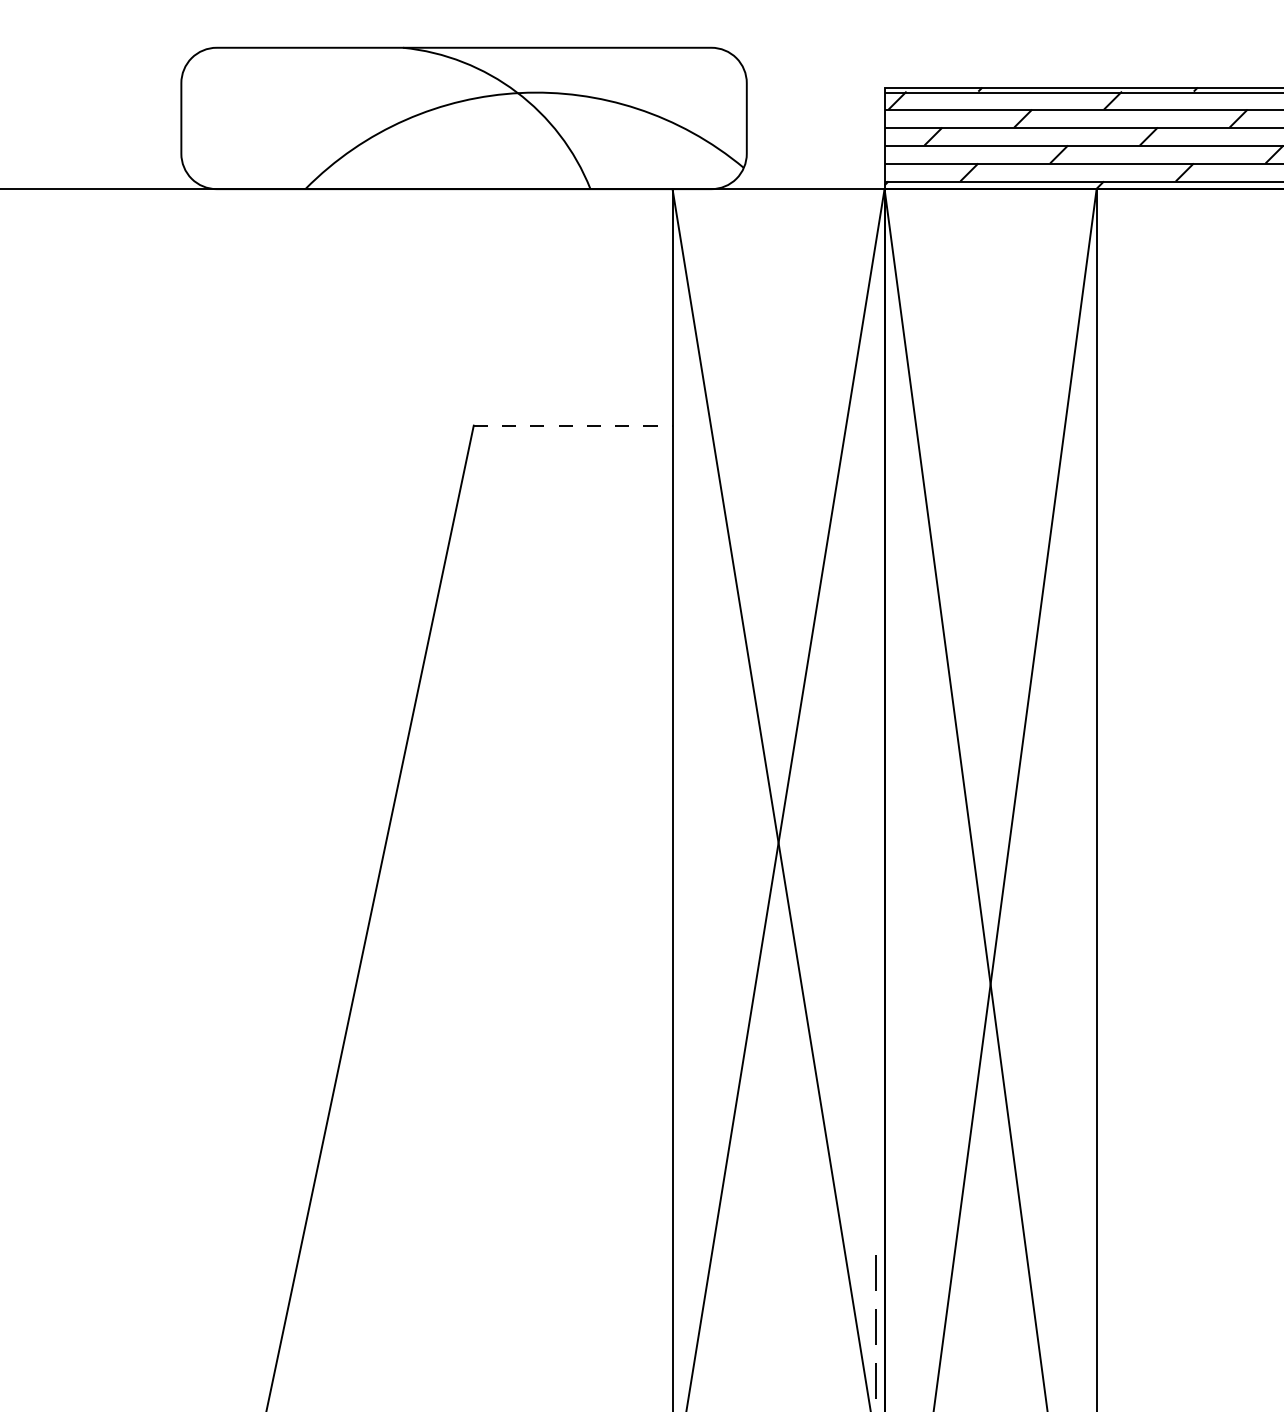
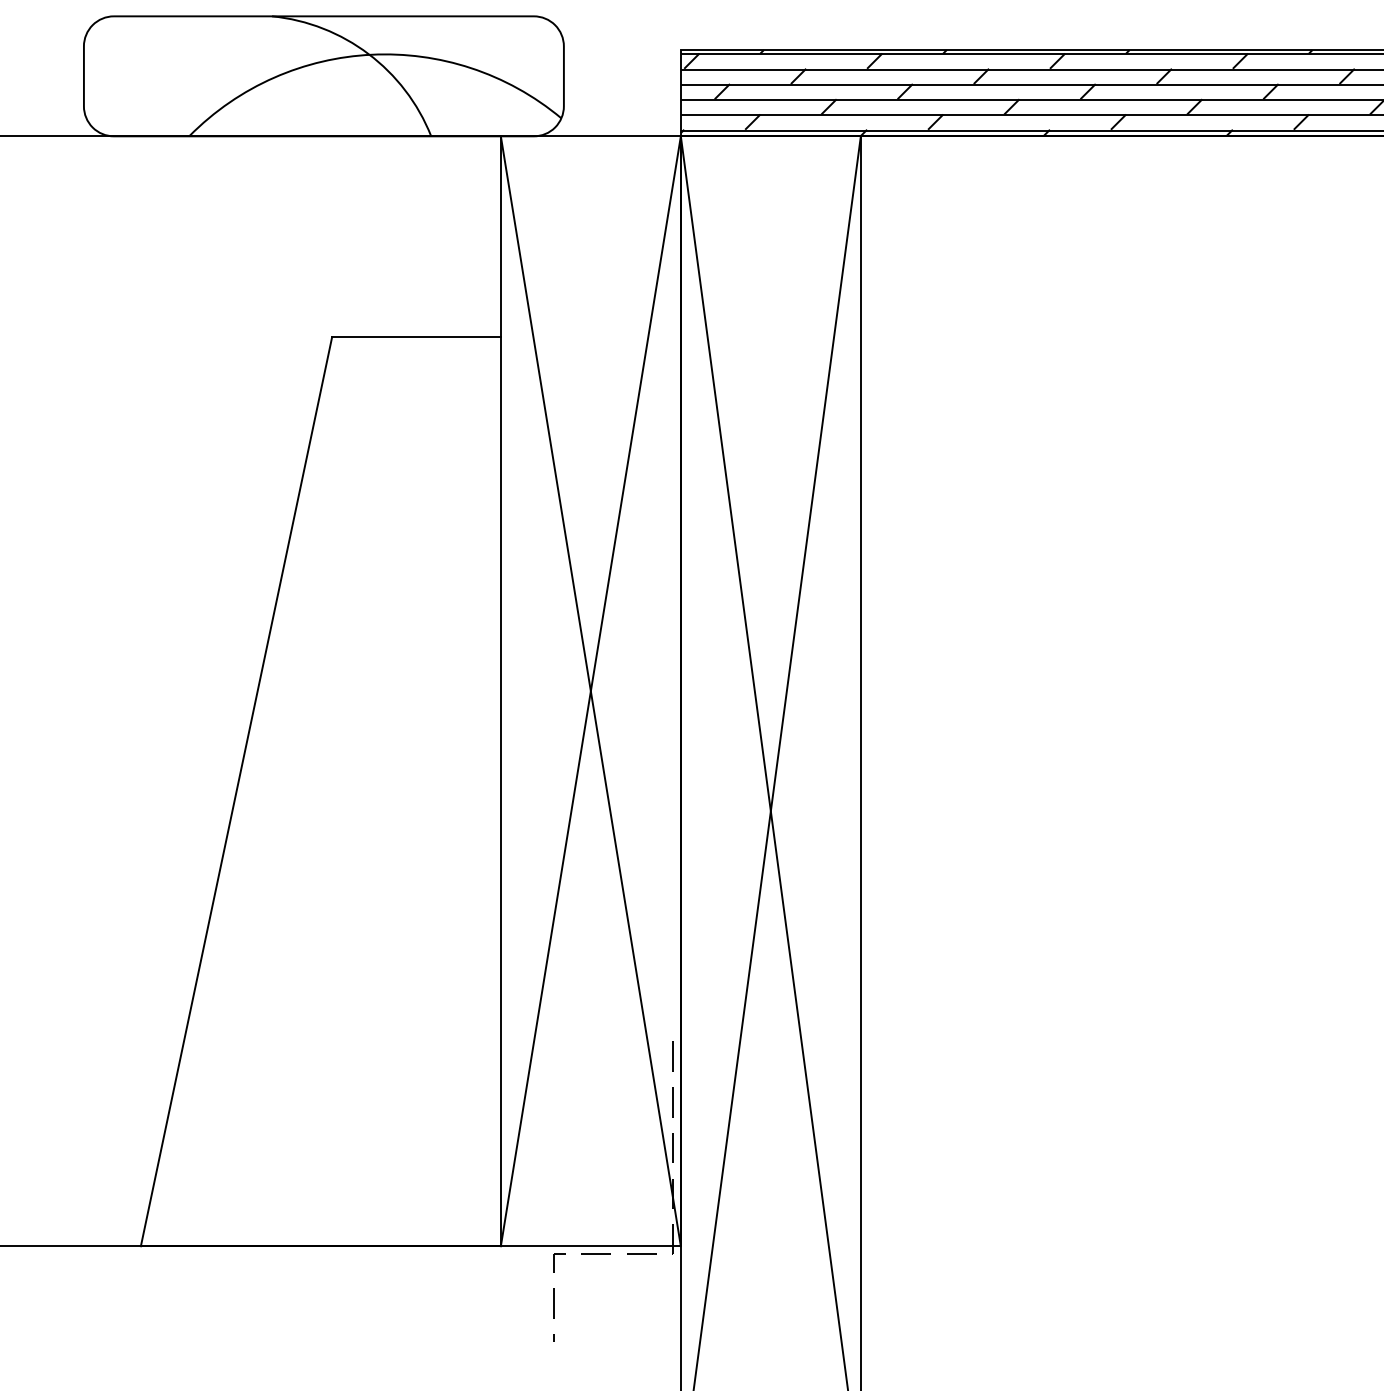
line: (574, 426) -> (417, 337), dashed -> solid

